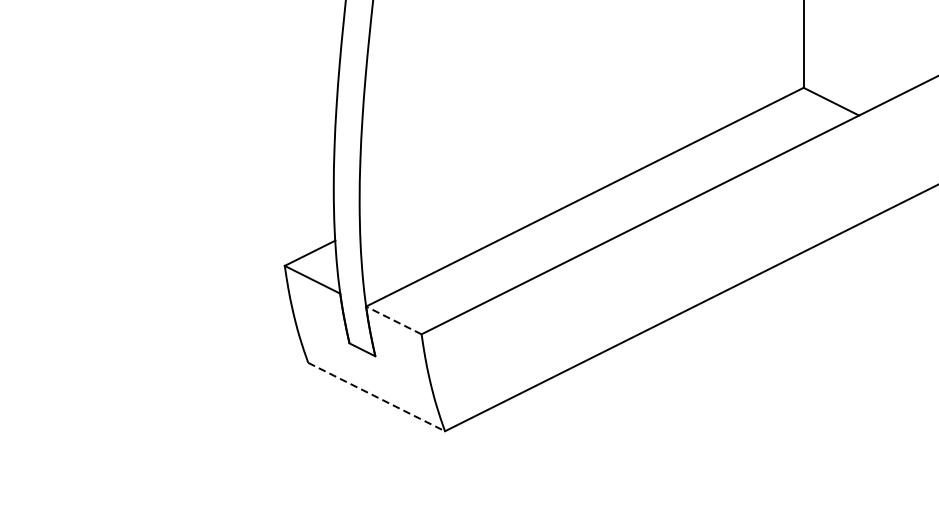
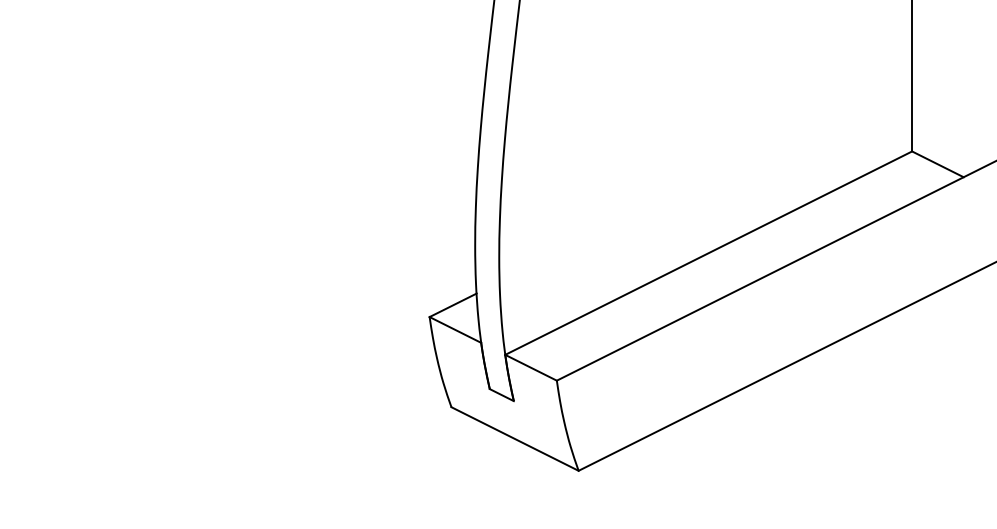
line: (394, 320) -> (531, 367), dashed -> solid
line: (377, 397) -> (515, 439), dashed -> solid

